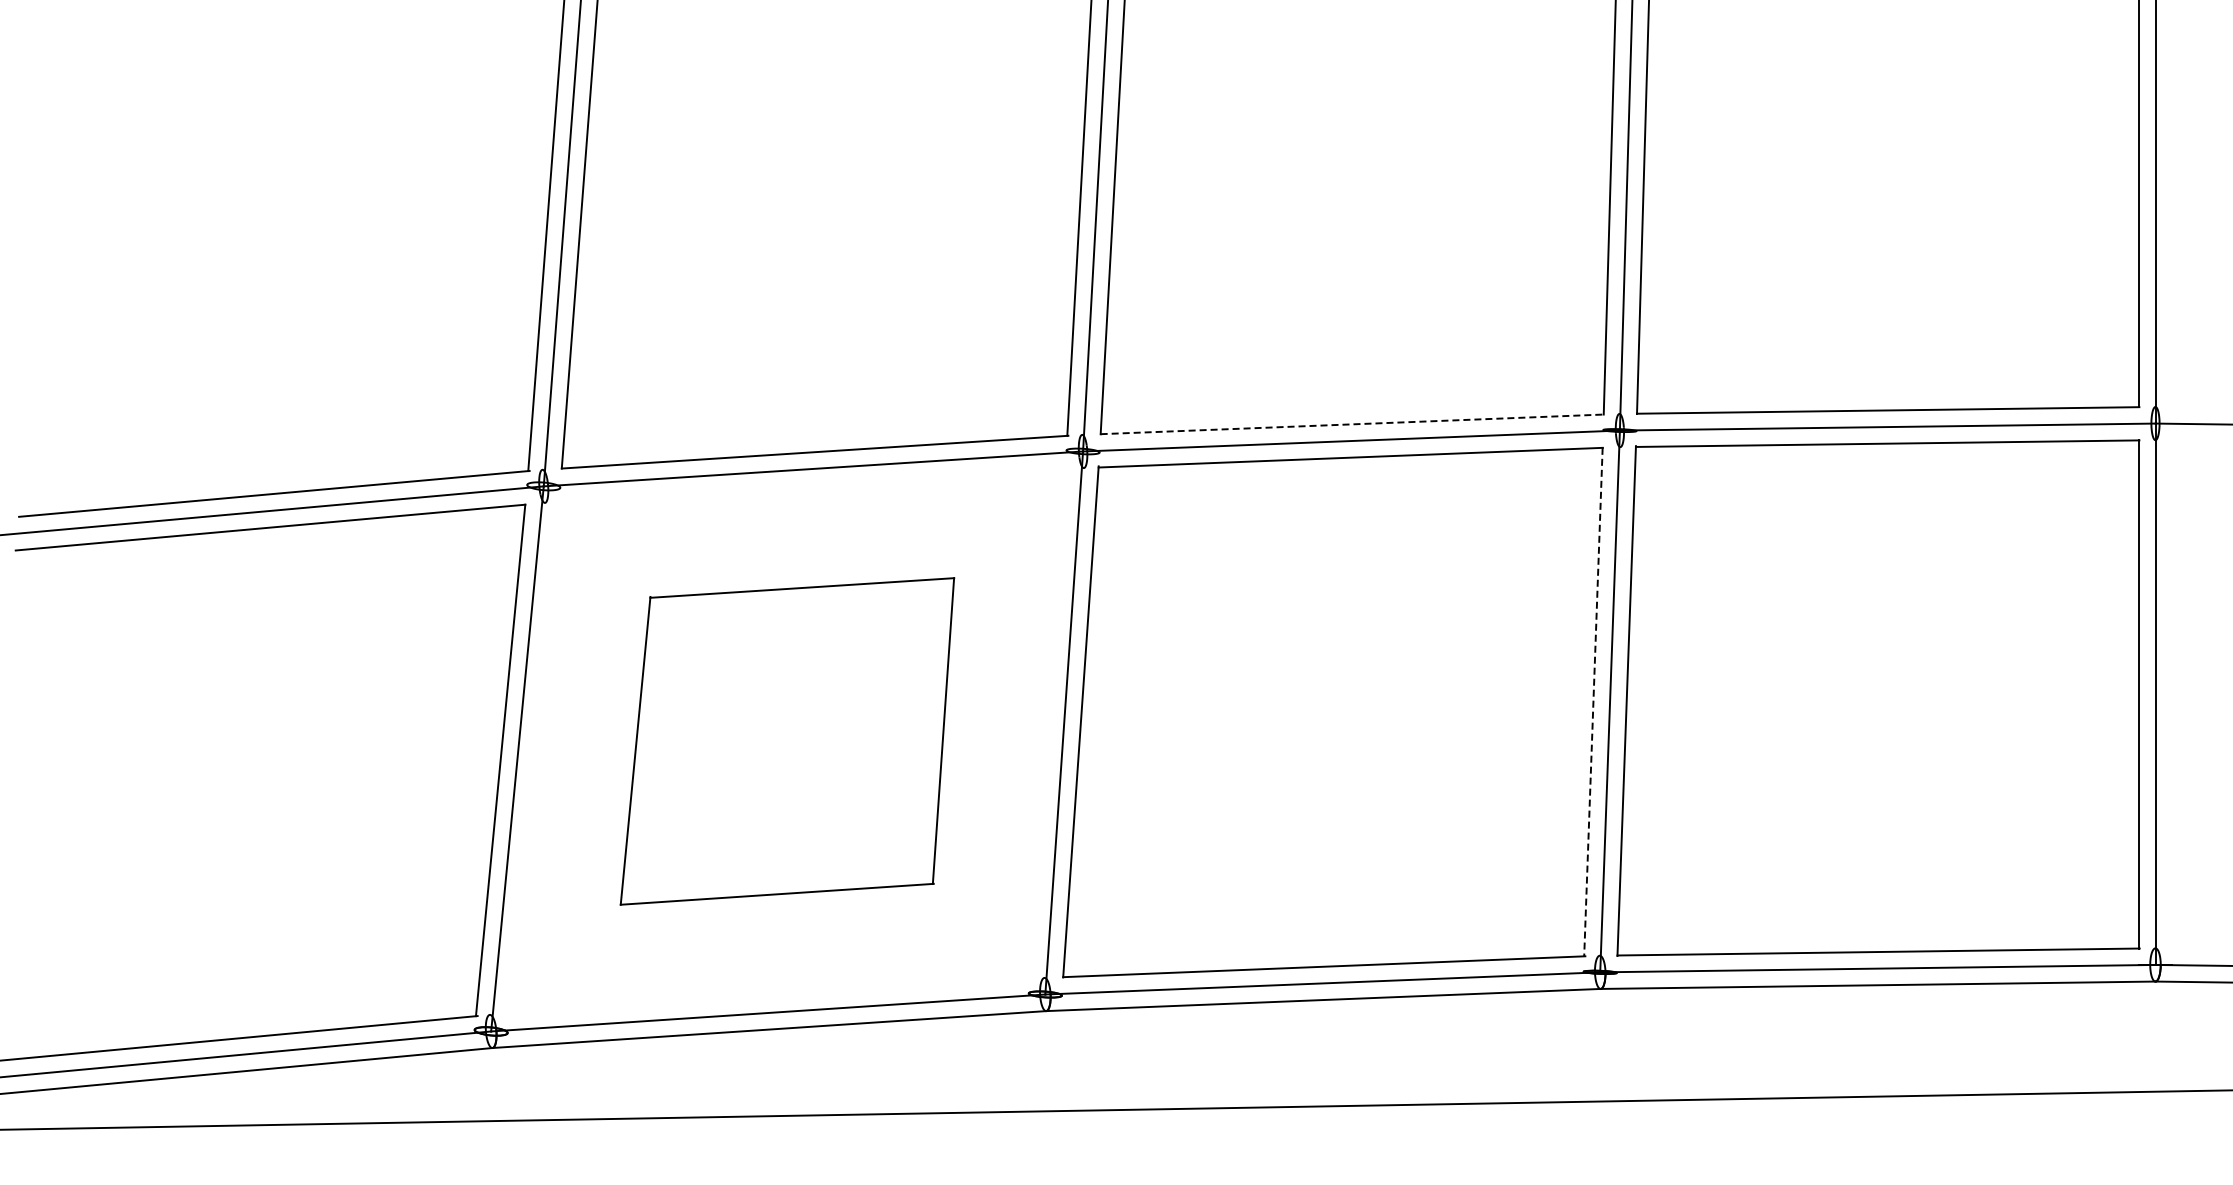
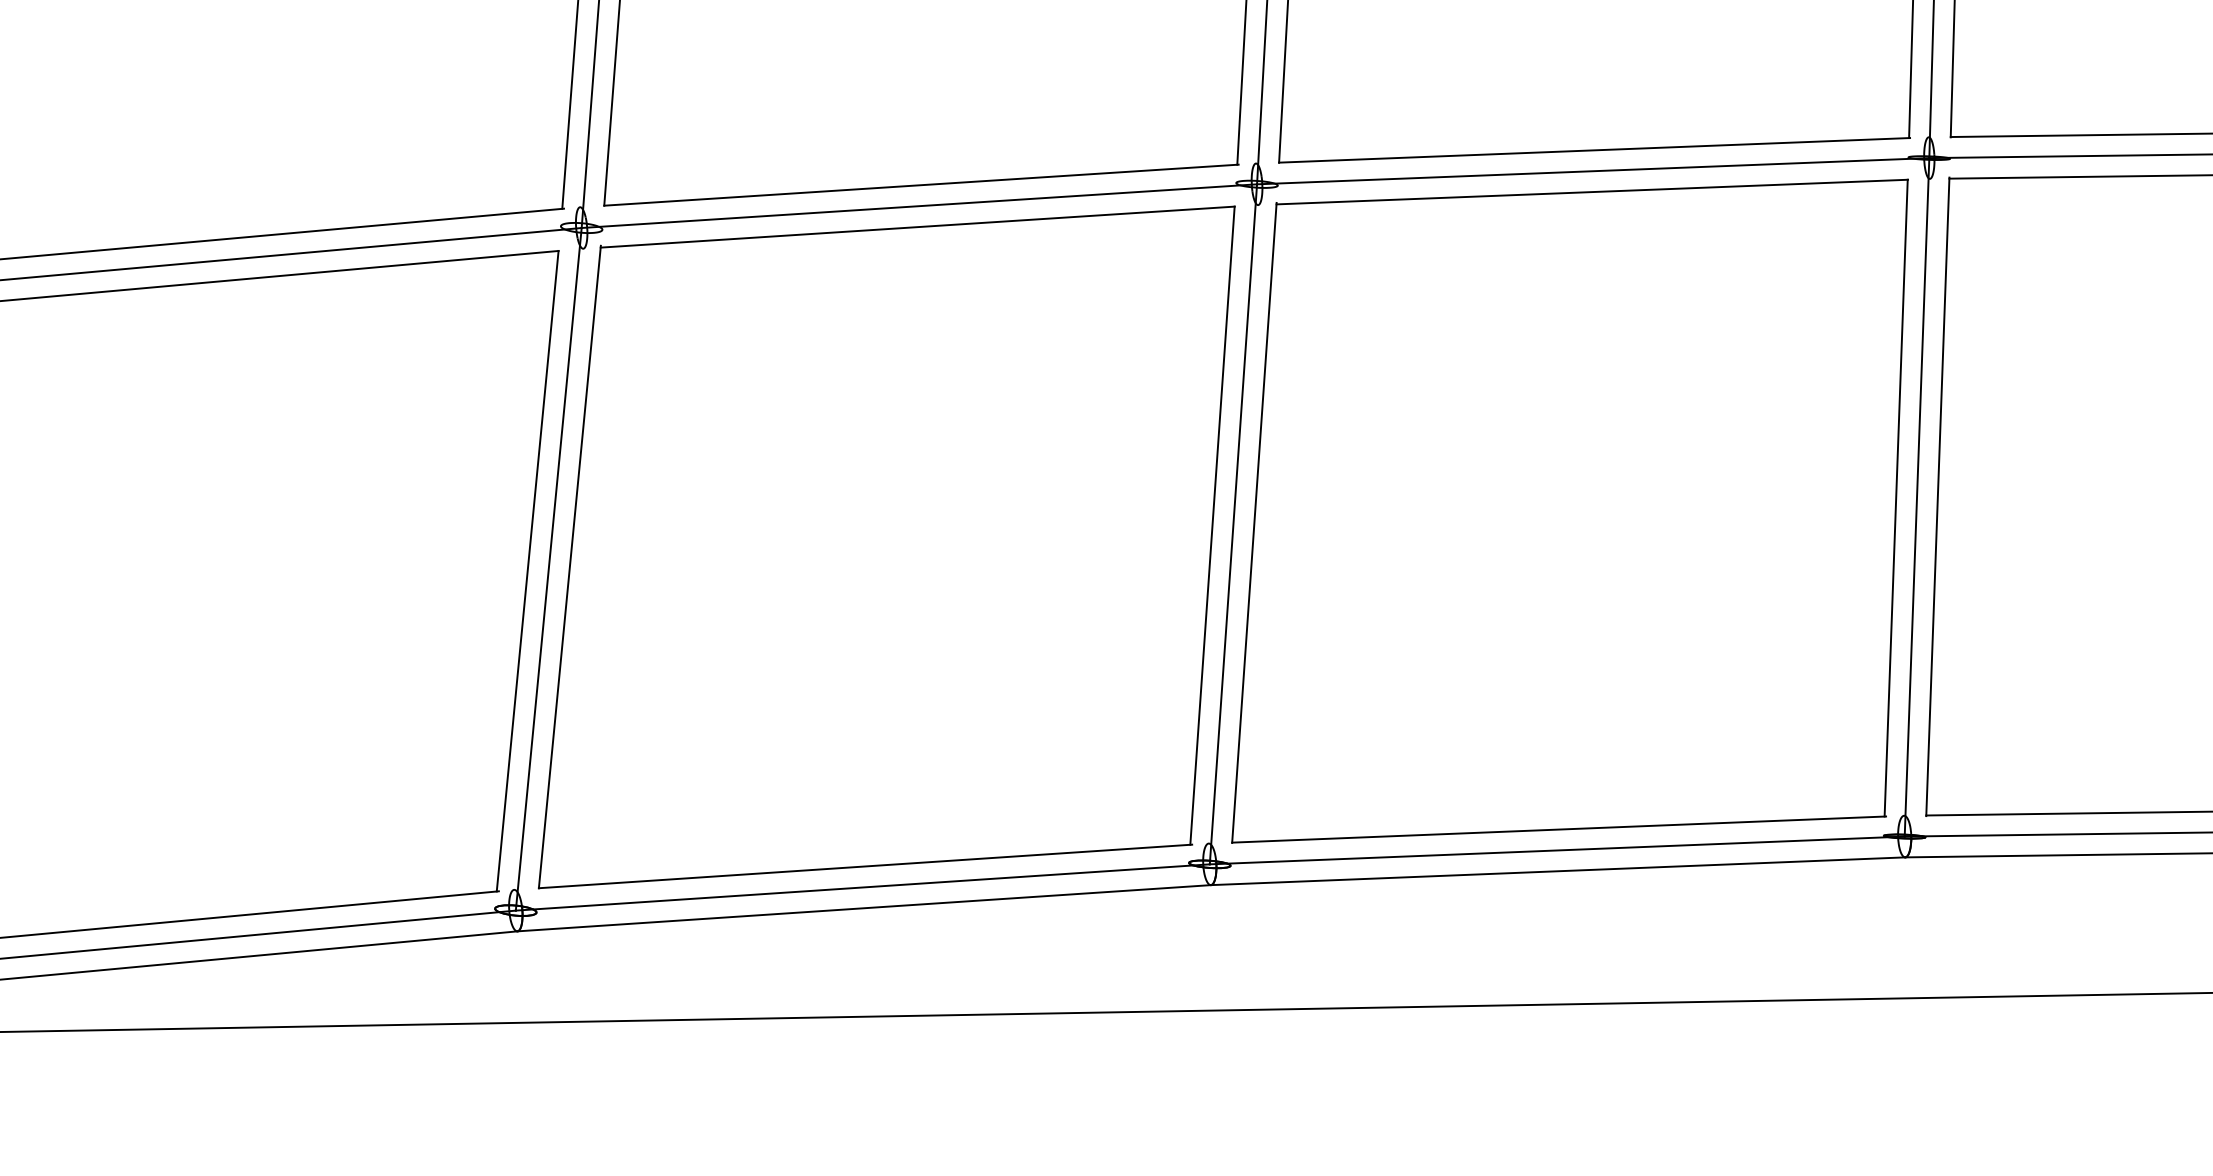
line: (1353, 424) -> (1595, 150), dashed -> solid
line: (1593, 702) -> (1896, 498), dashed -> solid
part: (787, 741) -> (886, 547), size x1.67

